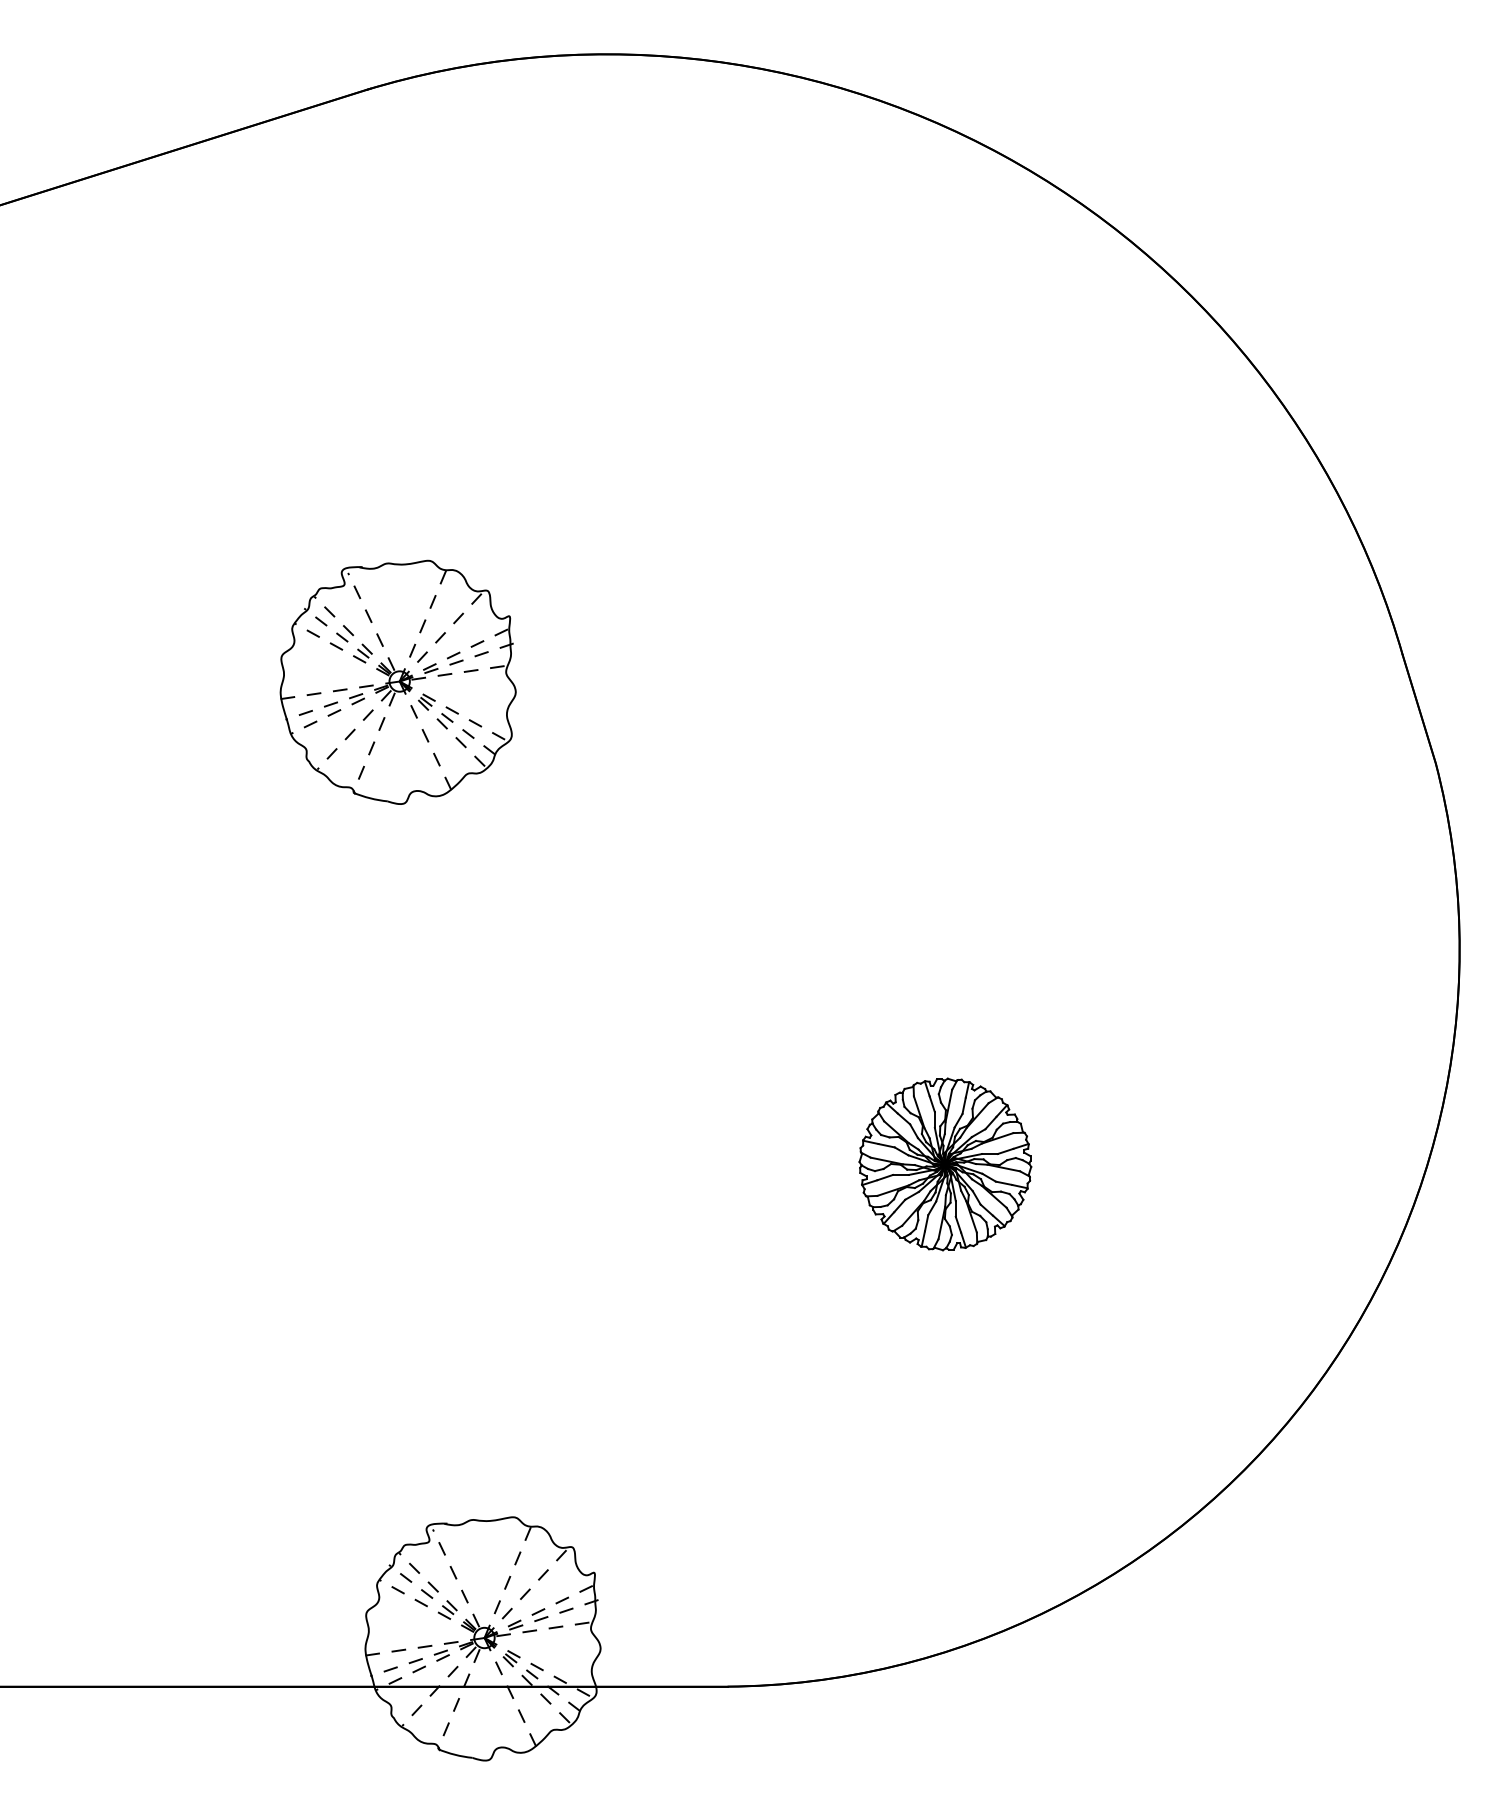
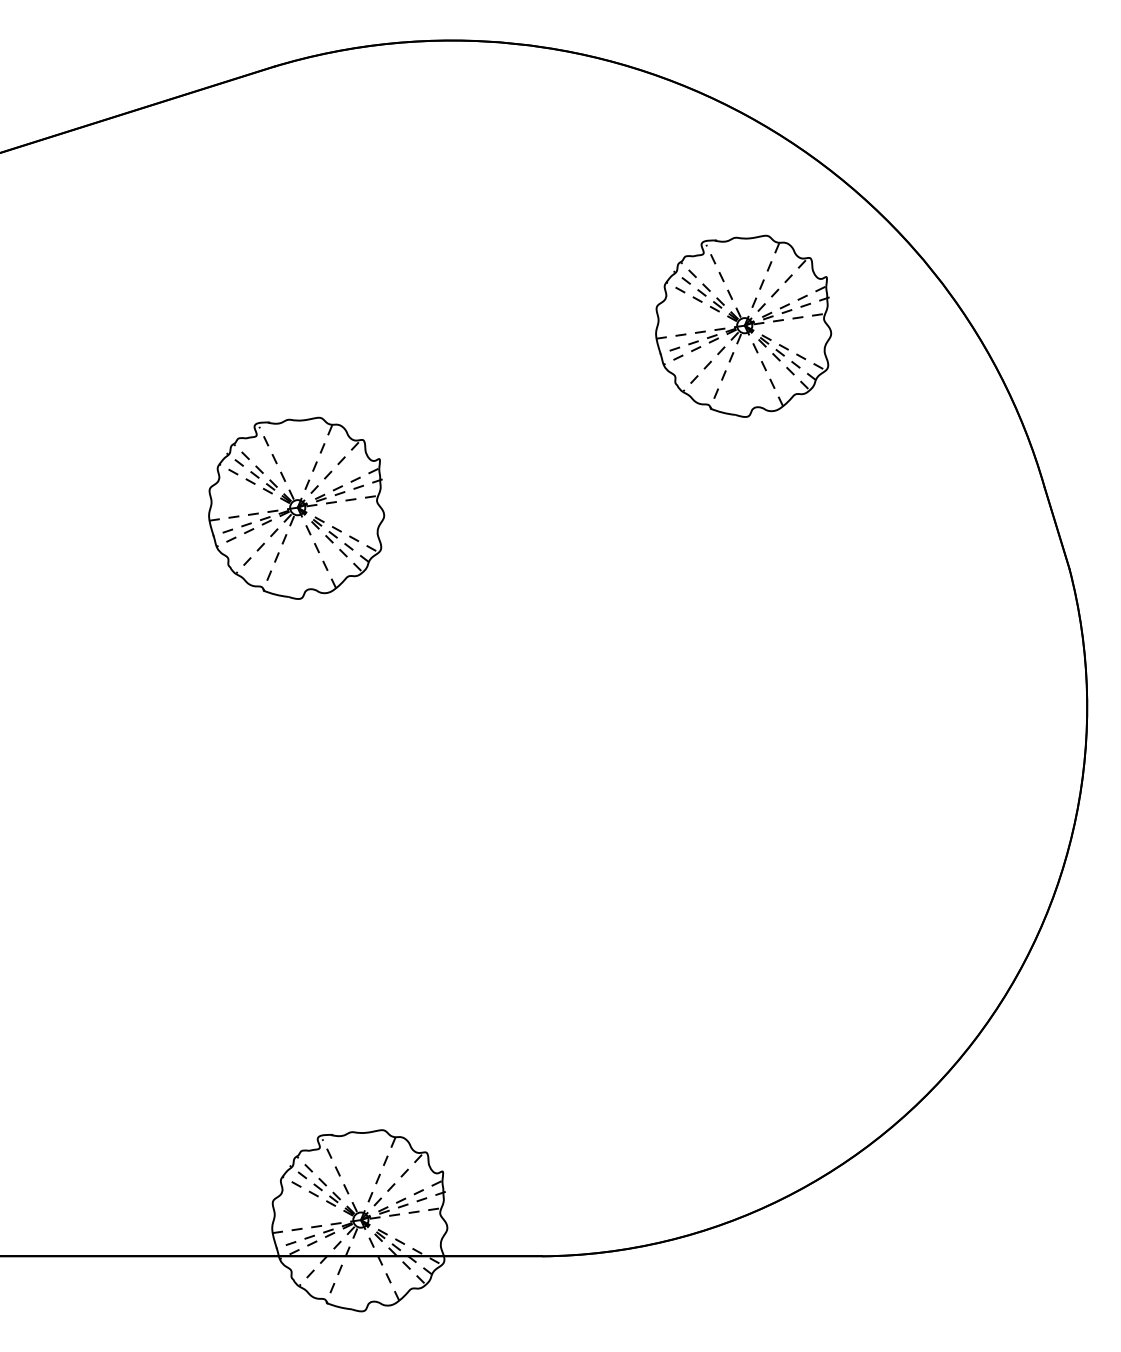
part: (998, 436) -> (743, 325), added
part: (945, 1164) -> (704, 867), removed

